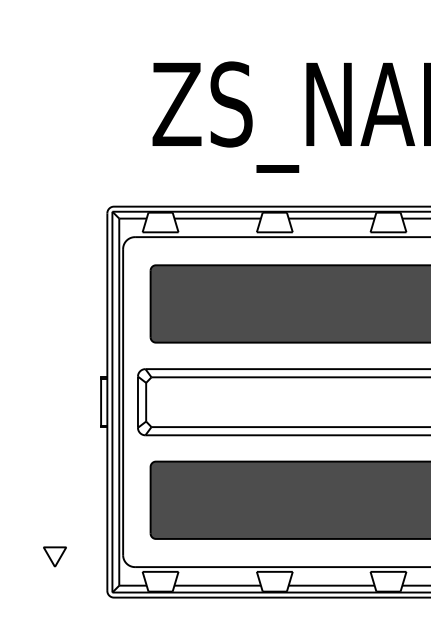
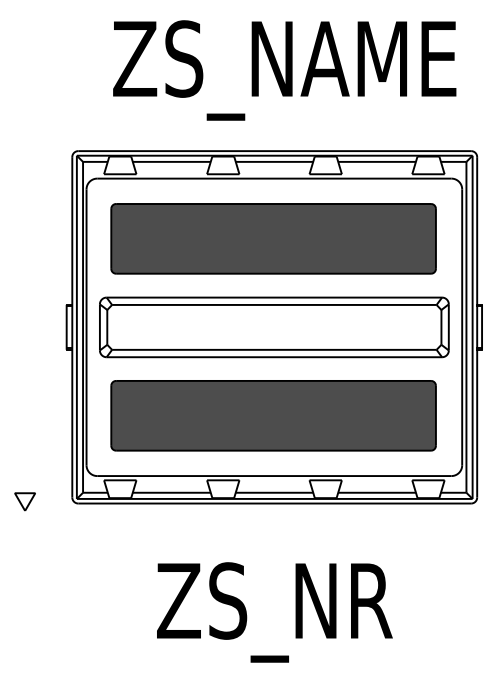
part: (54, 556) -> (24, 501), moved

